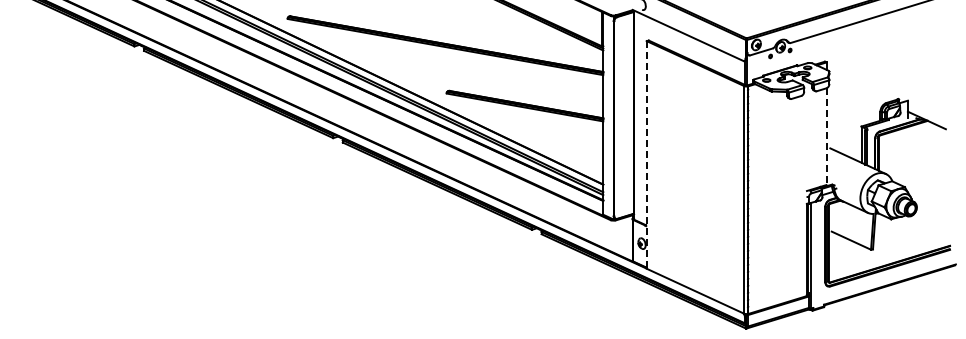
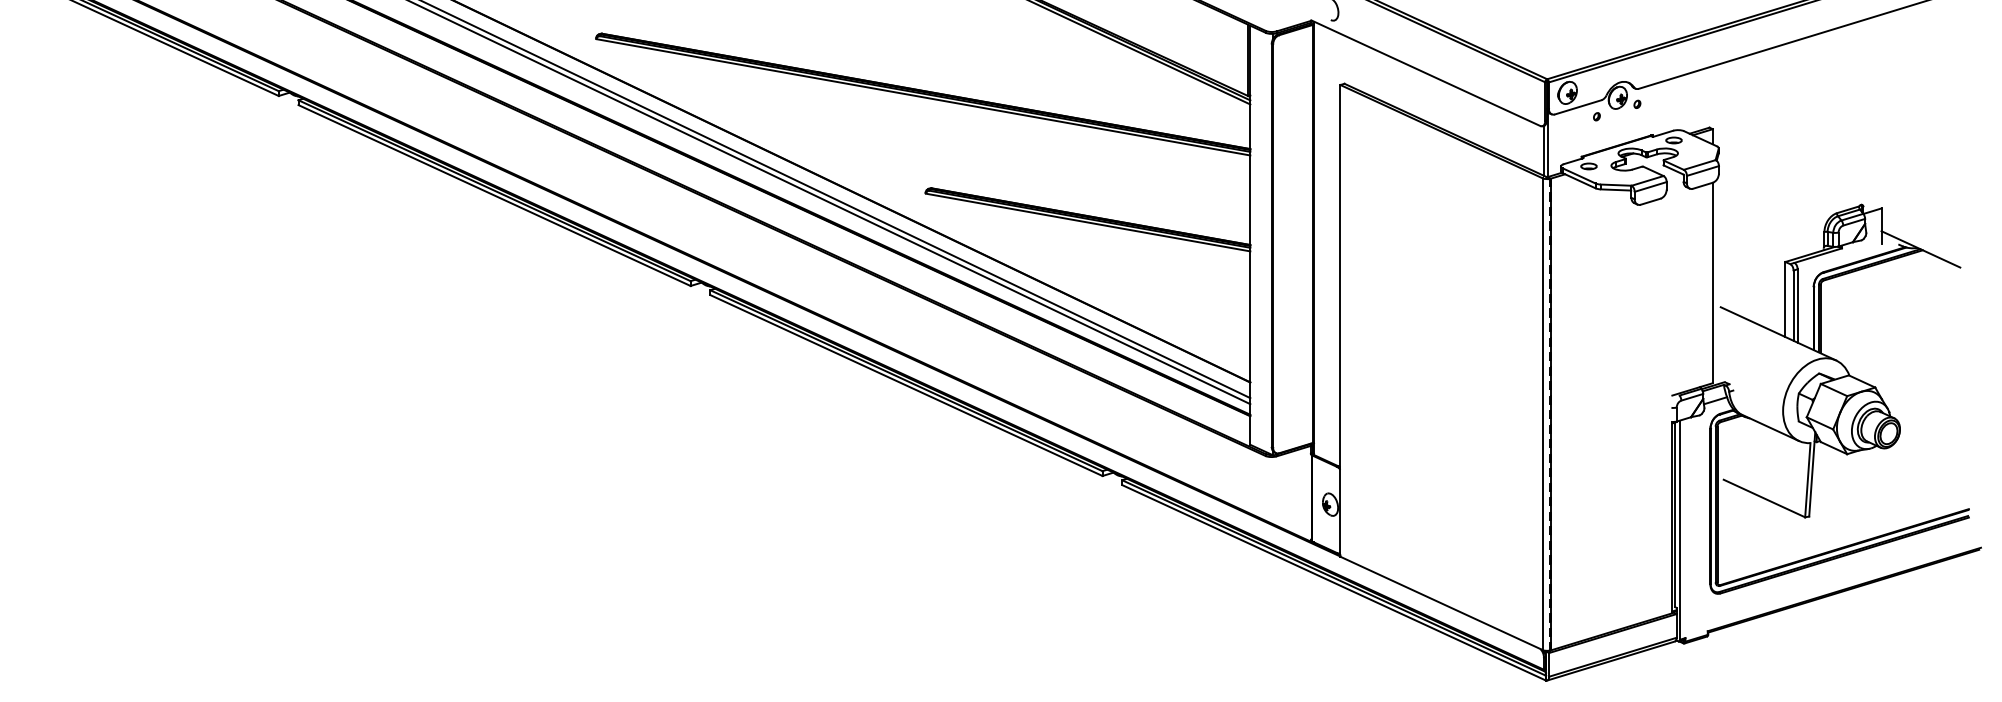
line: (826, 137) -> (1712, 284), dashed -> solid
line: (646, 154) -> (1339, 319), dashed -> solid

